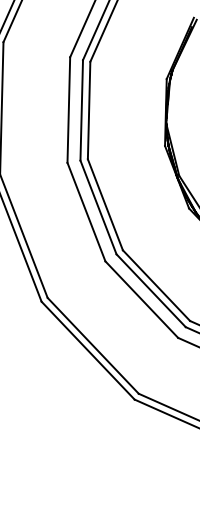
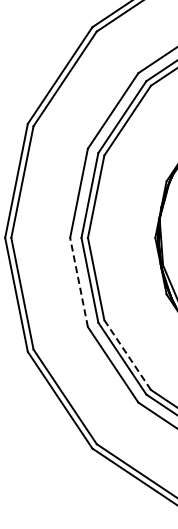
line: (85, 211) -> (78, 281), solid -> dashed
line: (156, 286) -> (127, 355), solid -> dashed

